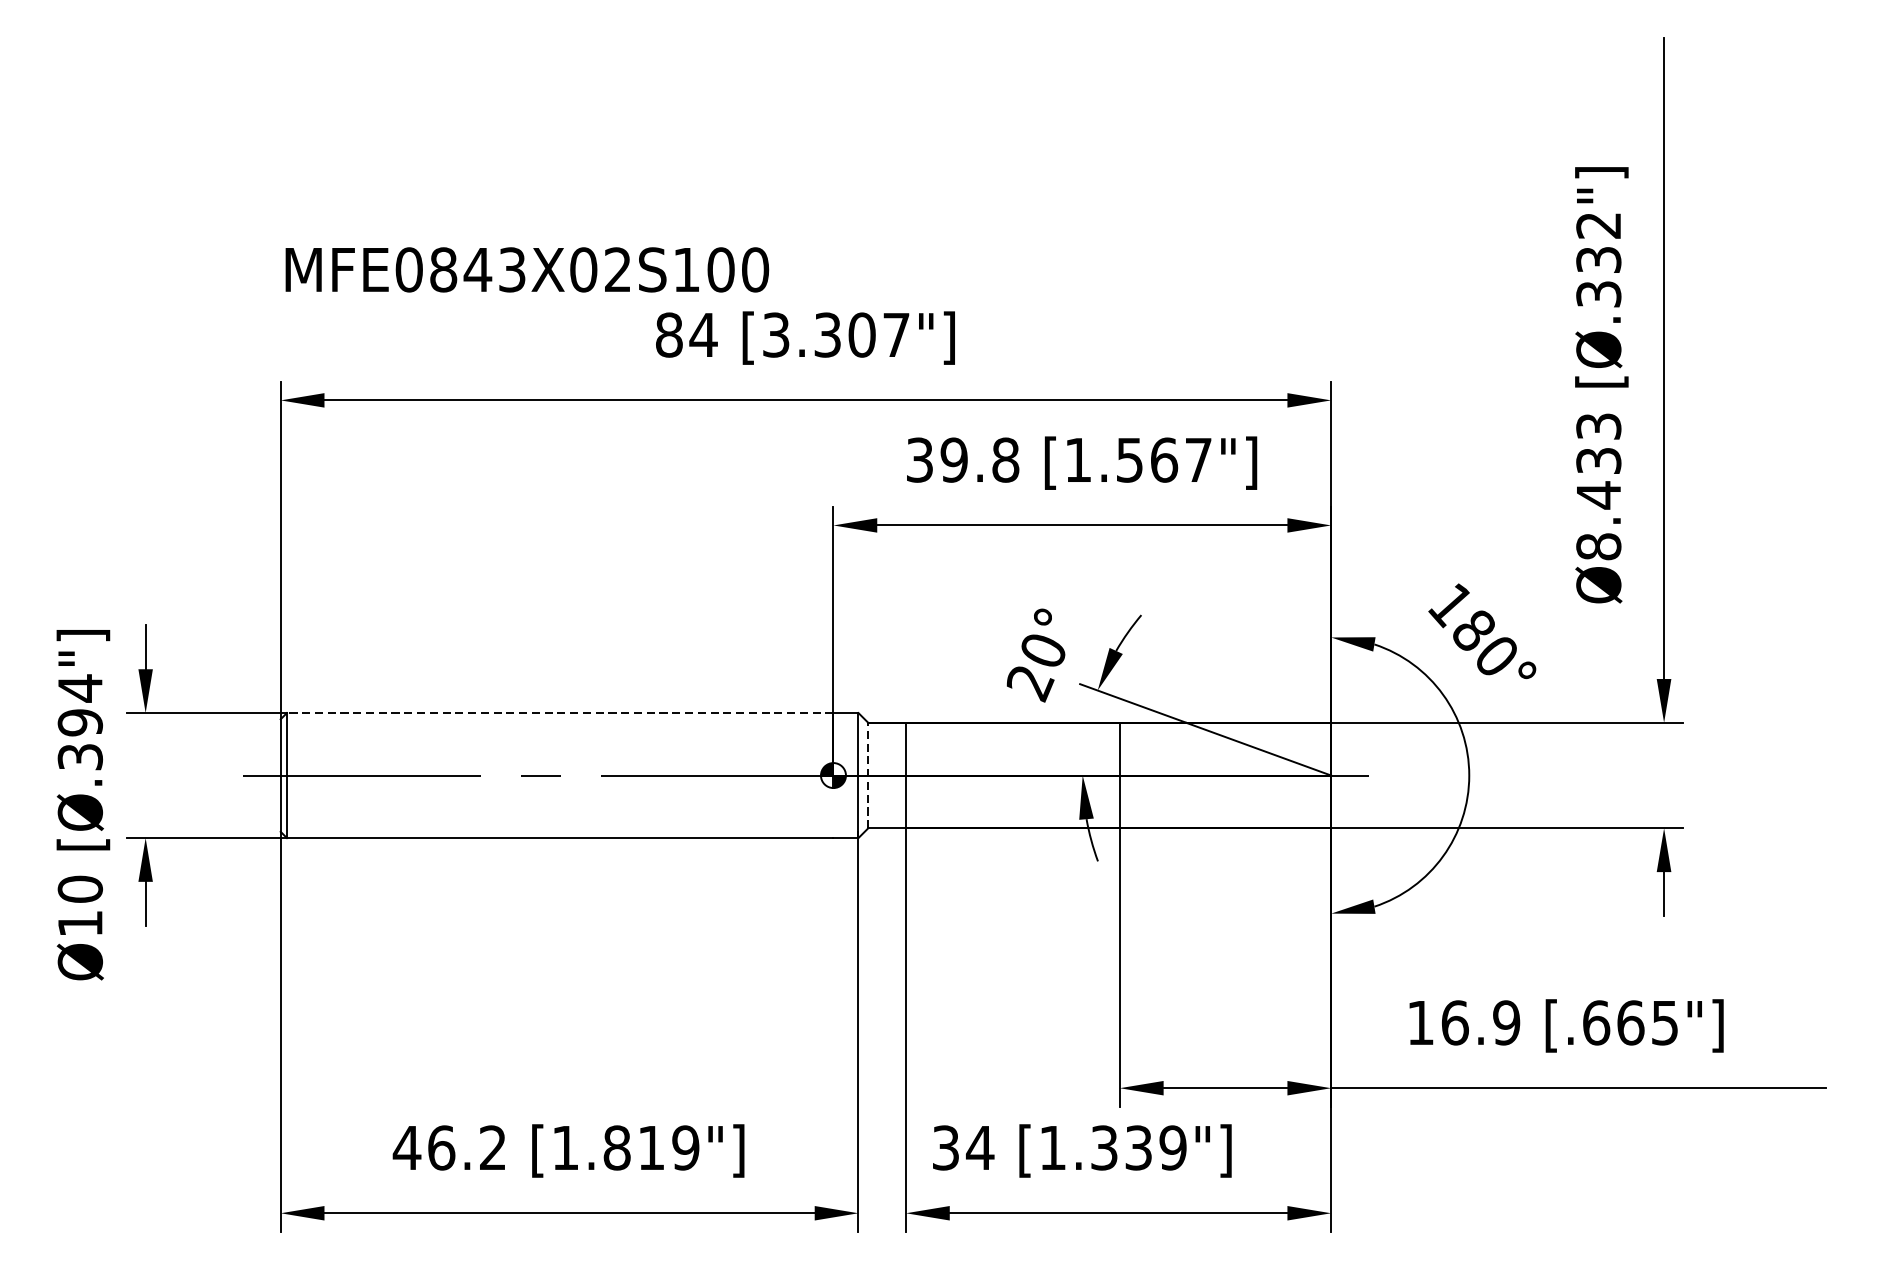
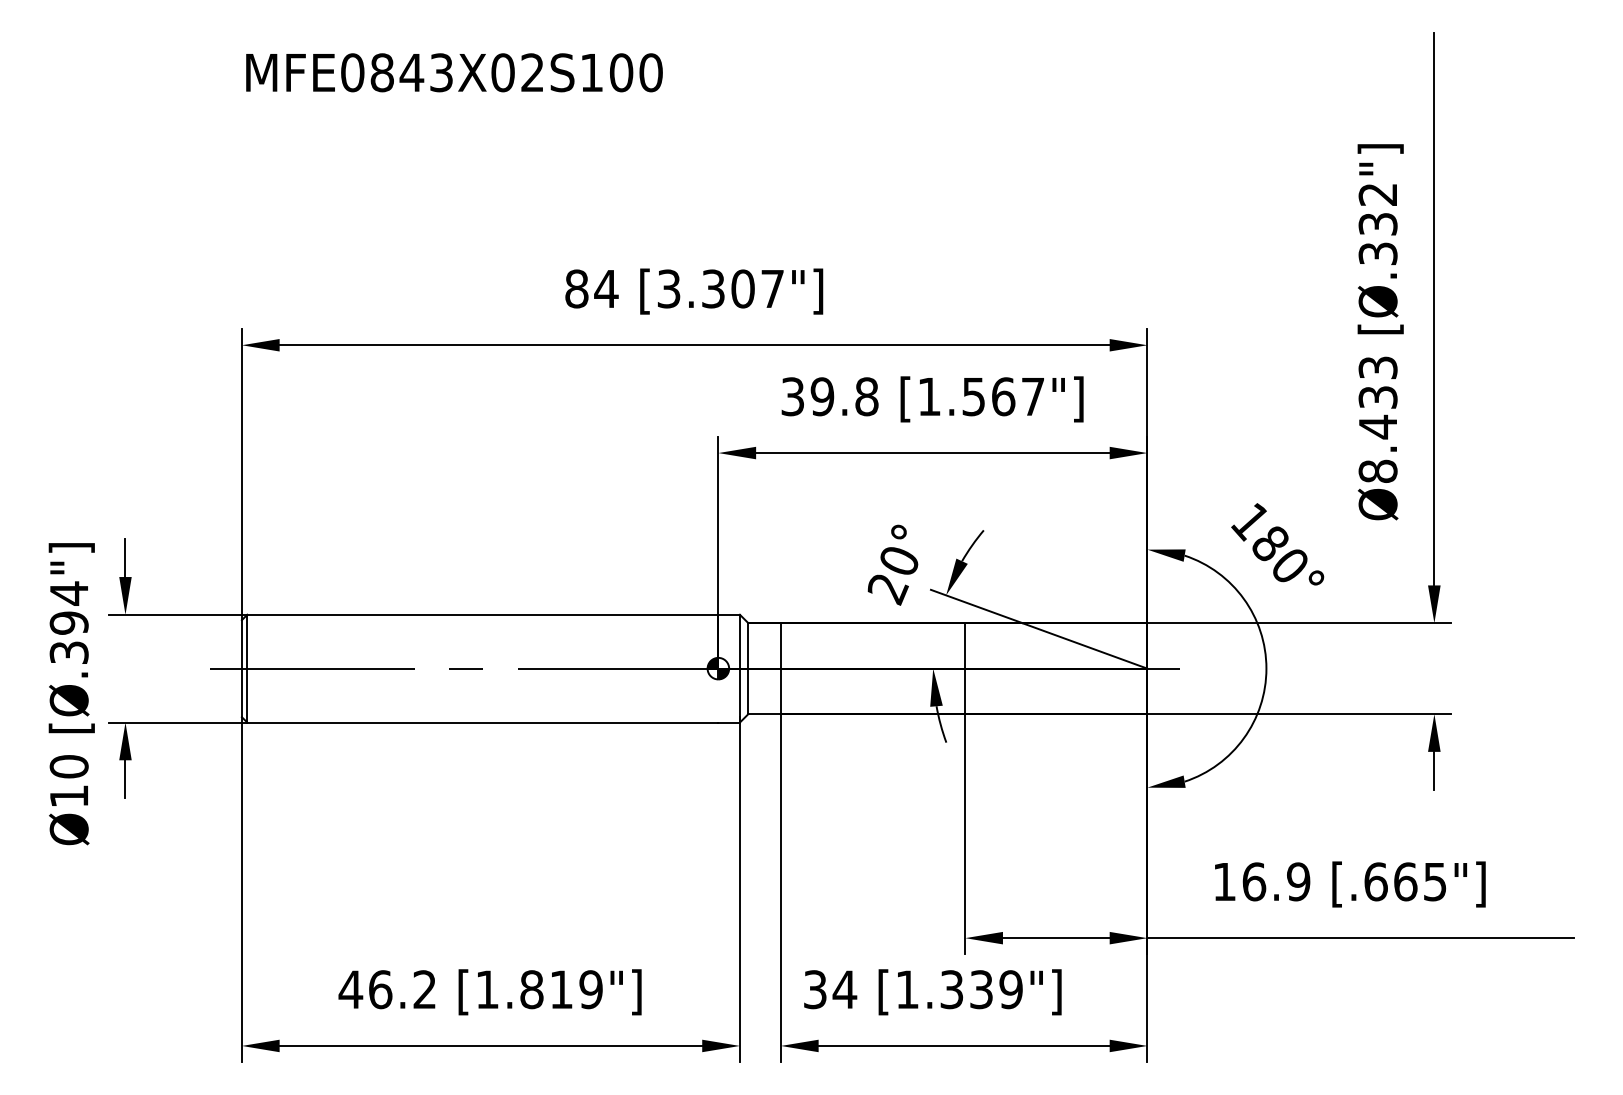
text: (527, 269) -> (454, 72), moved
line: (559, 712) -> (482, 614), dashed -> solid
line: (868, 775) -> (748, 668), dashed -> solid

